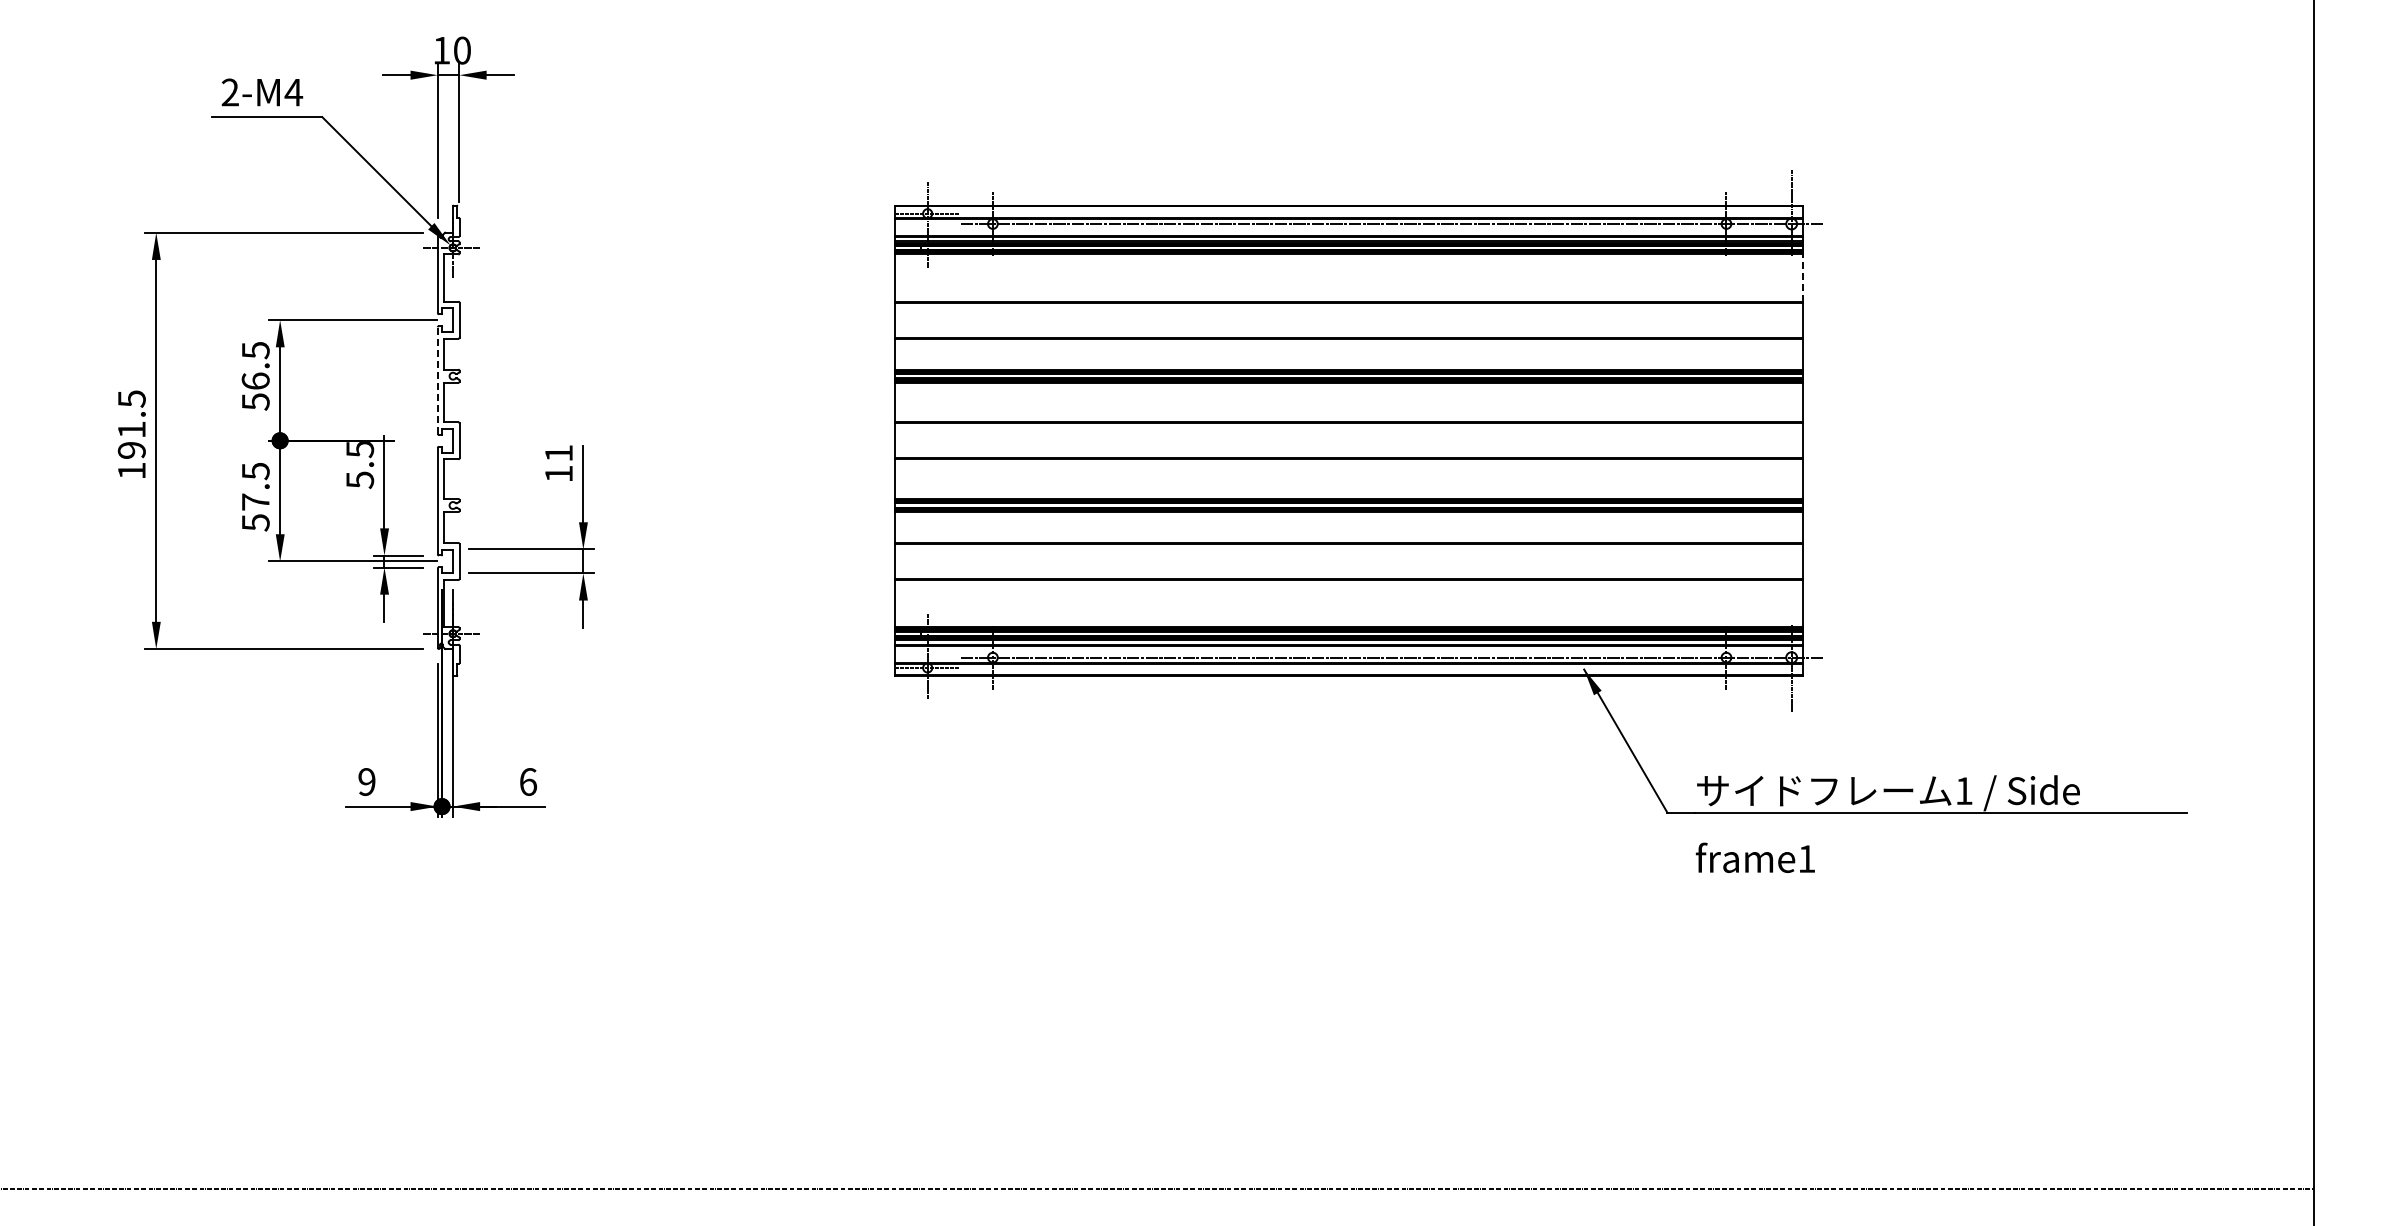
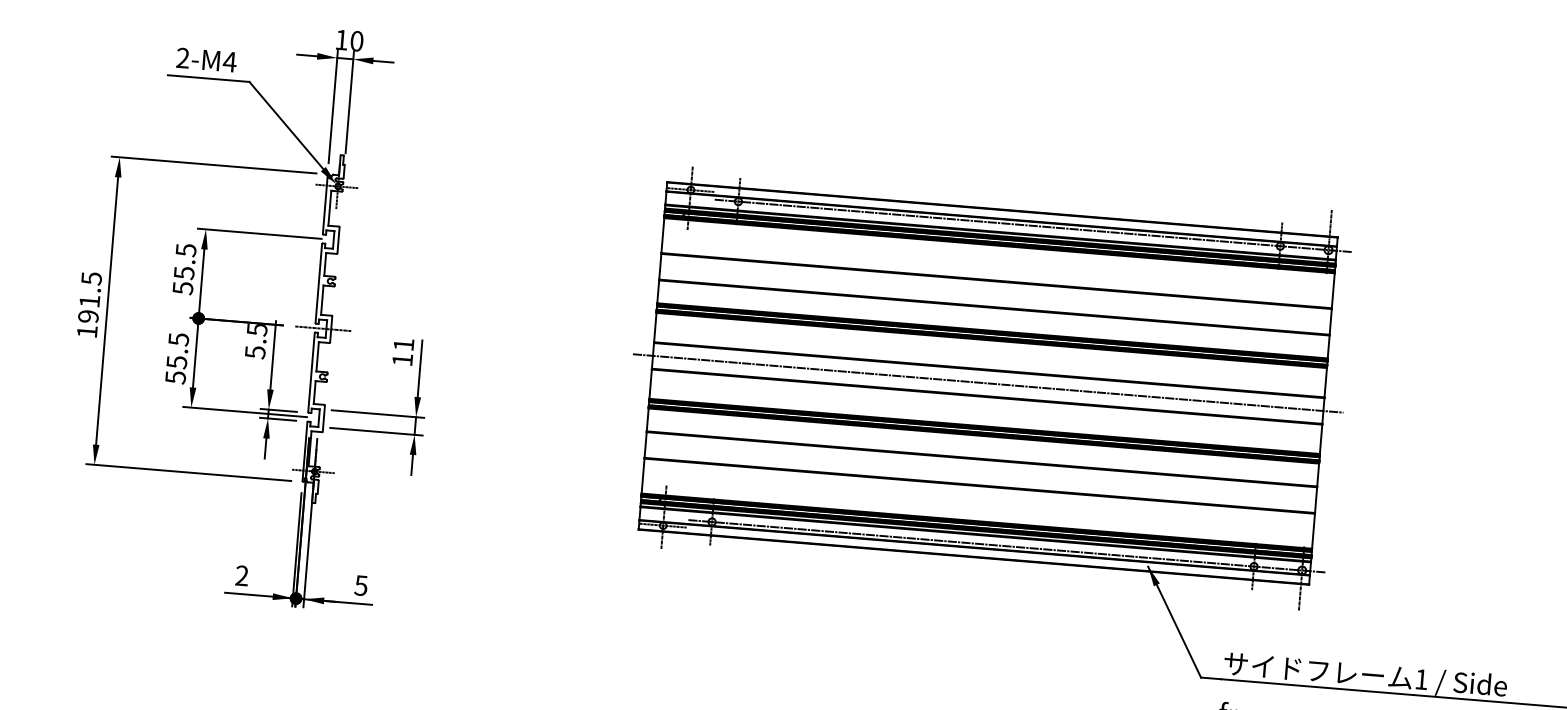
line: (1802, 278) -> (1333, 291), dashed -> solid
line: (437, 380) -> (318, 283), dashed -> solid
text: (255, 381) -> (184, 273), 56.5 -> 55.5
line: (448, 440) -> (323, 328), added
line: (1348, 440) -> (987, 383), added
text: (255, 502) -> (176, 362), 57.5 -> 55.5
text: (528, 781) -> (361, 585), 6 -> 5
text: (366, 782) -> (241, 576), 9 -> 2

